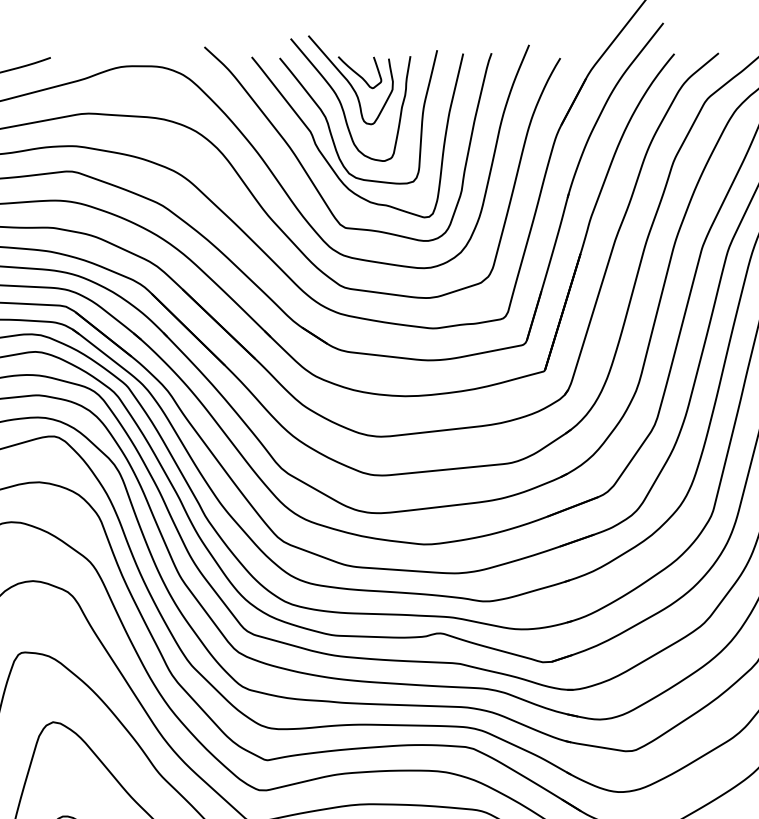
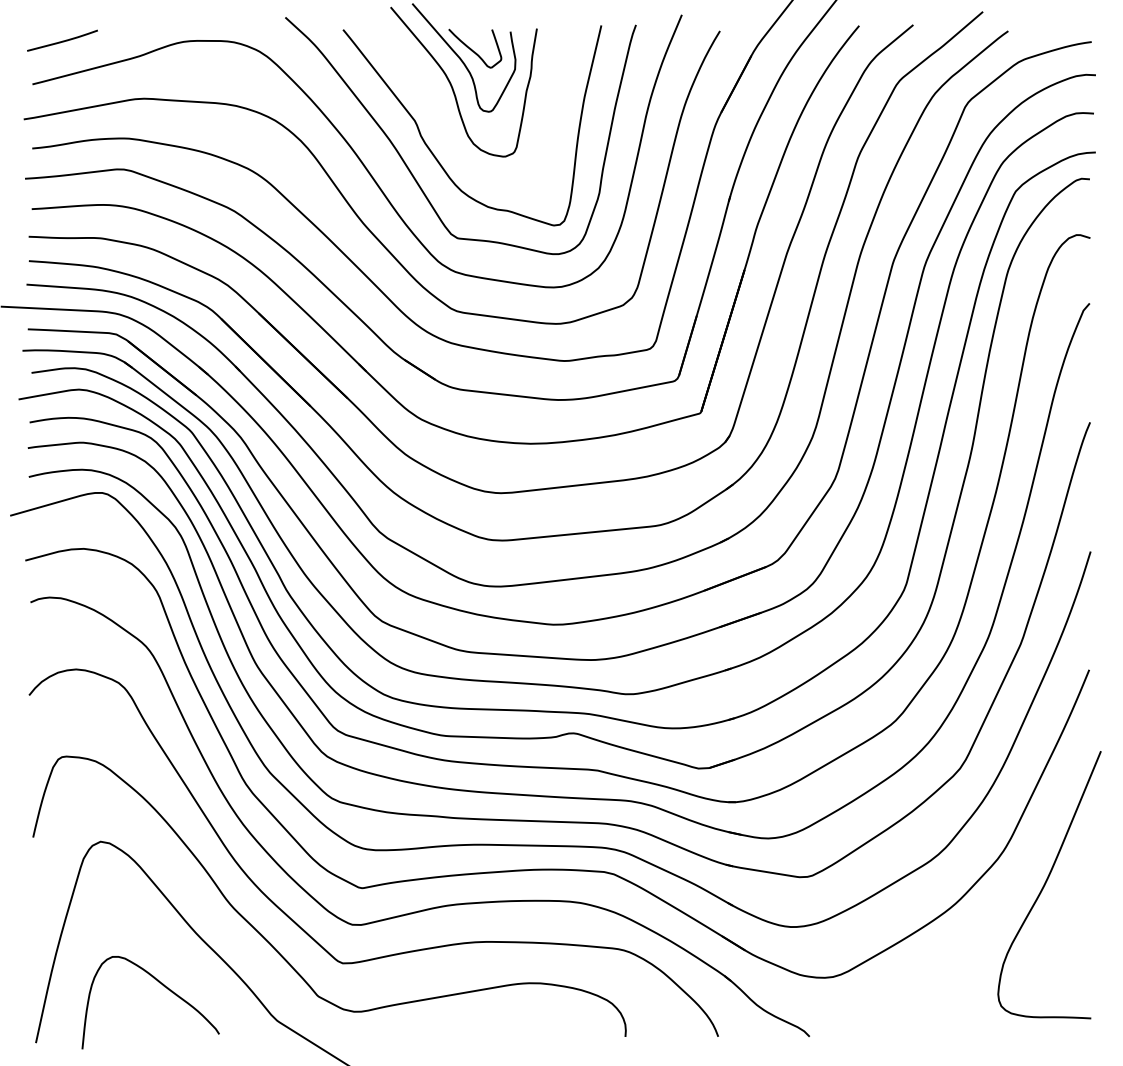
curve: (329, 126) -> (438, 114), removed

